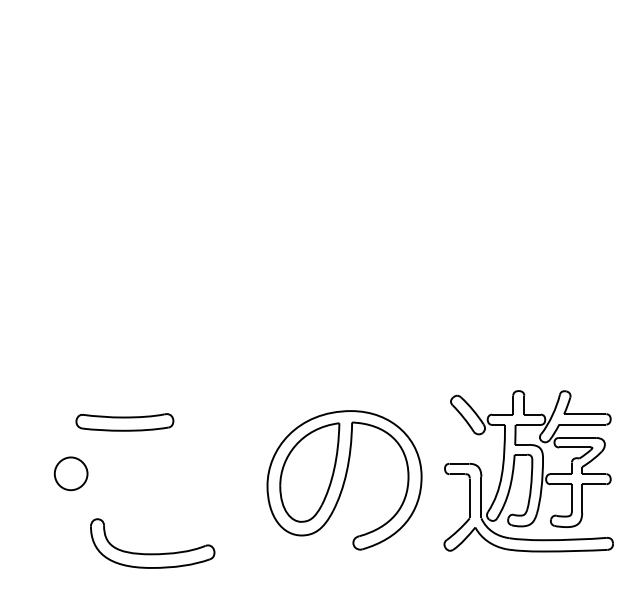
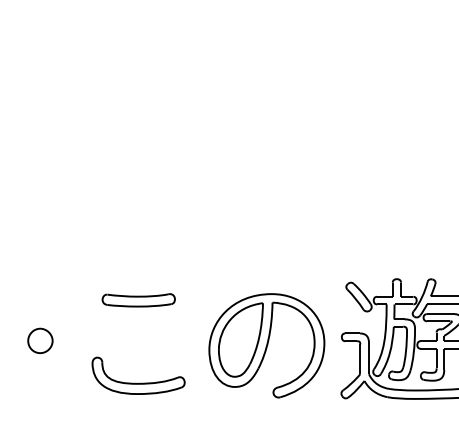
part: (124, 422) -> (138, 300), moved
part: (70, 473) -> (39, 340), moved
part: (152, 553) -> (138, 383), moved

